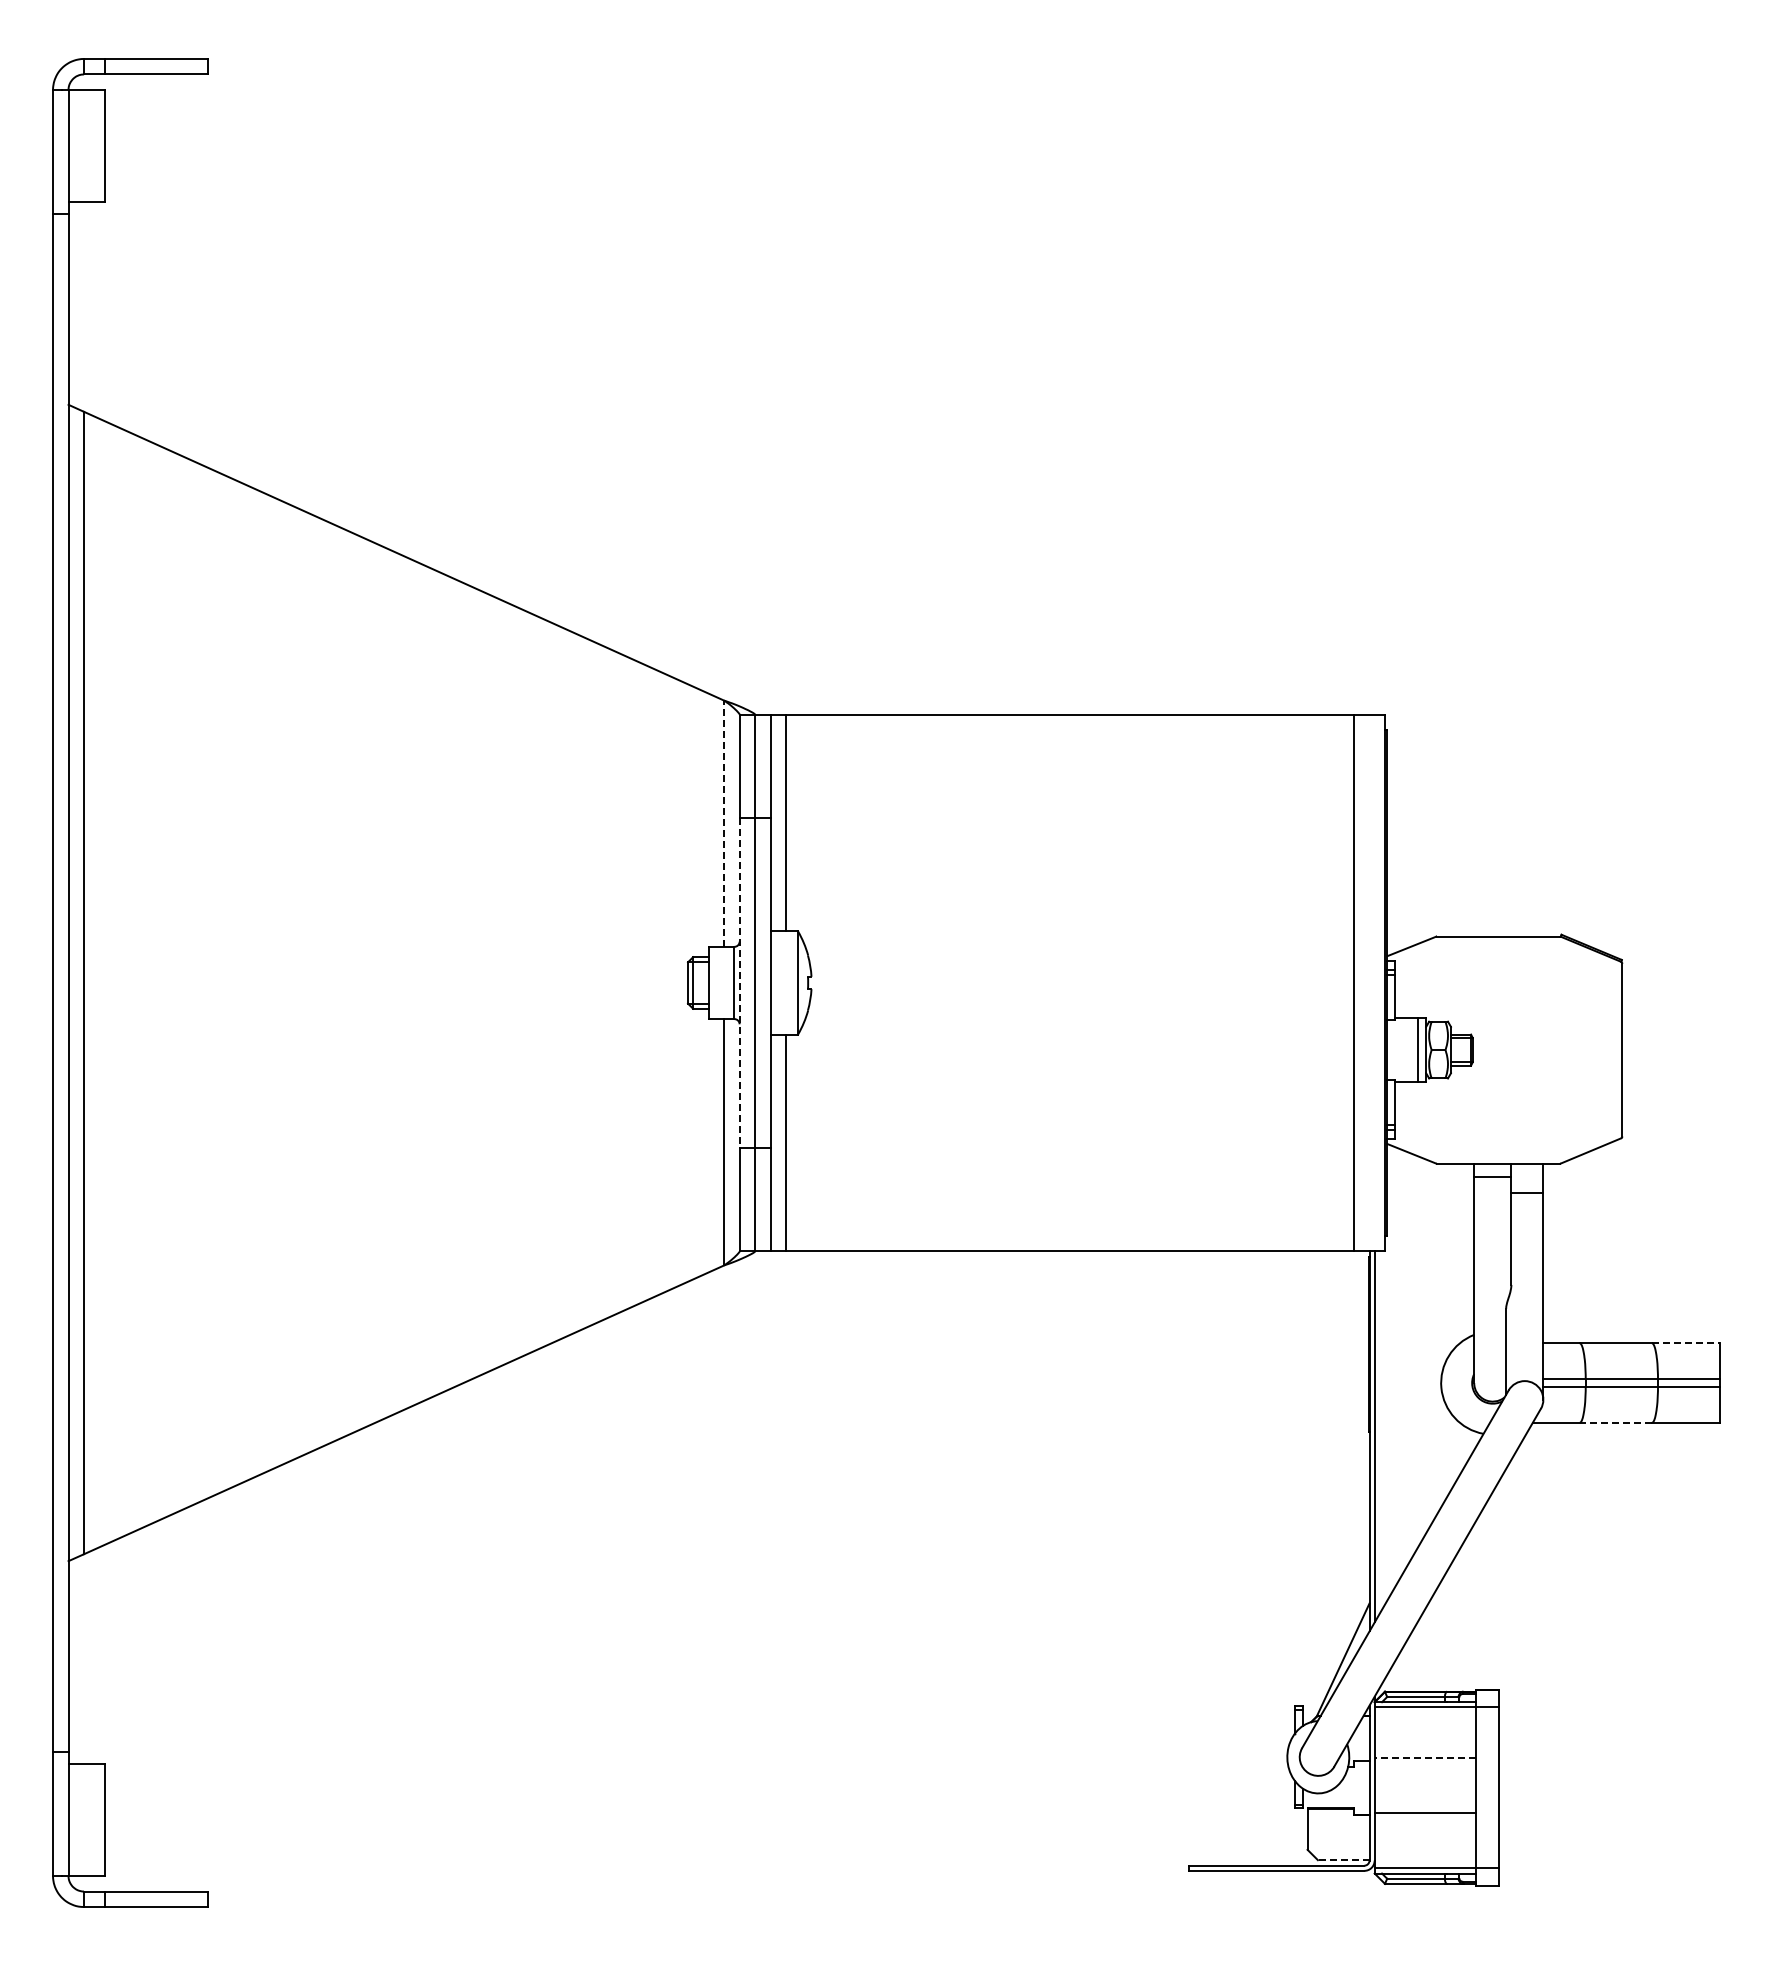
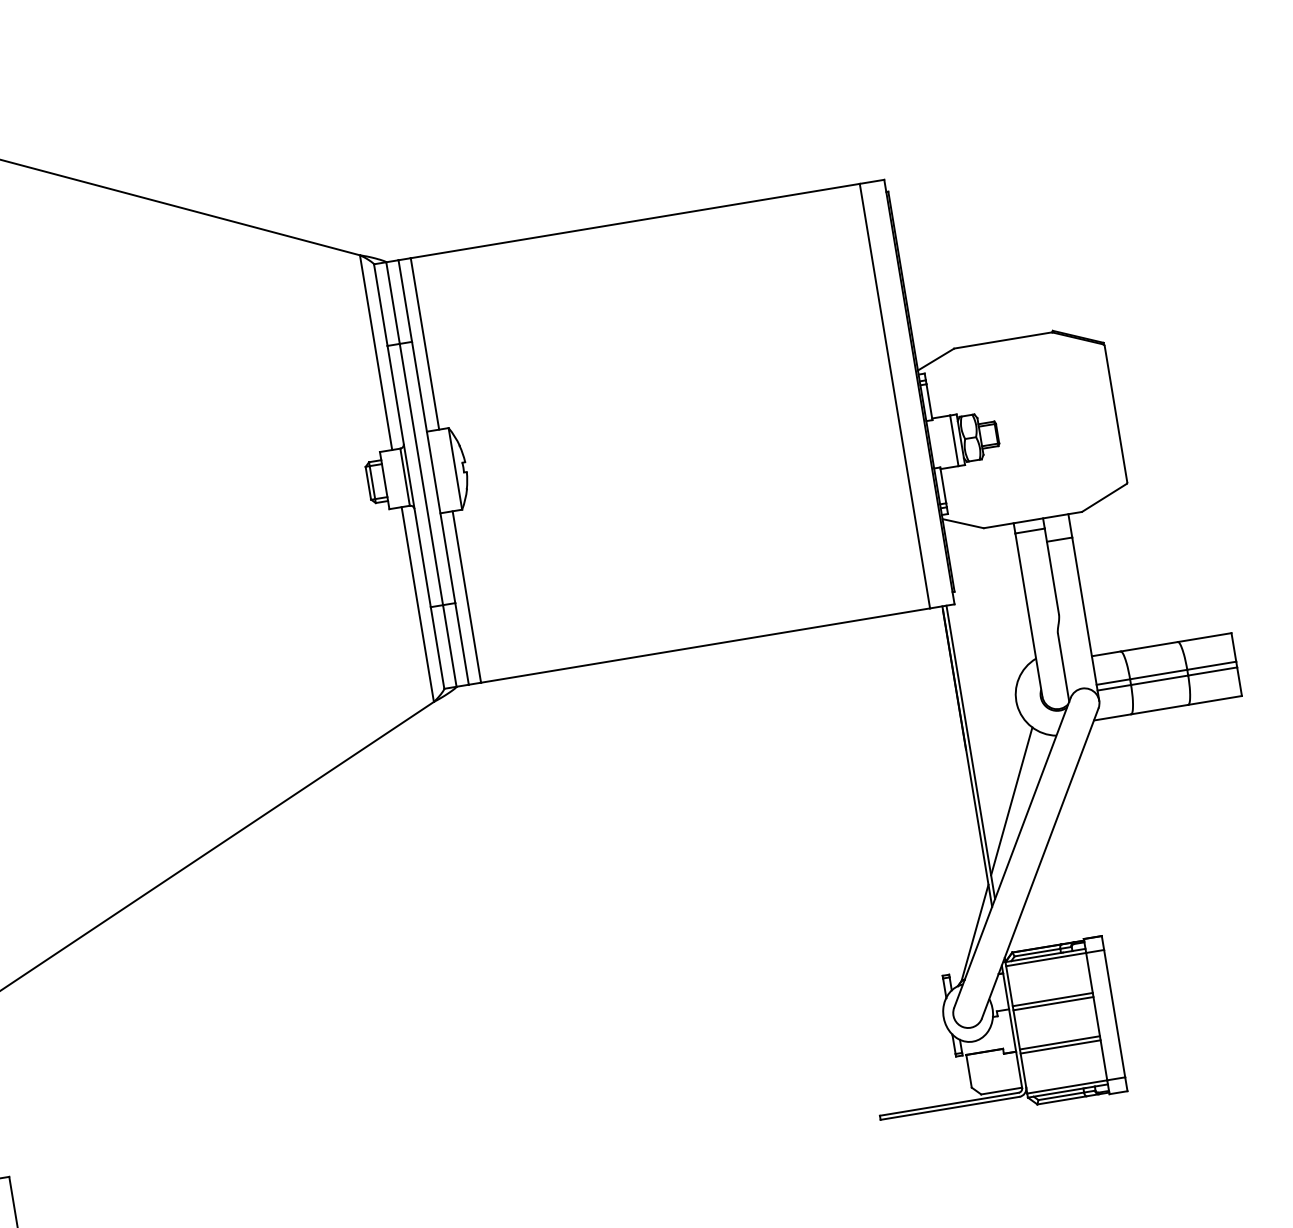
line: (724, 823) -> (376, 352), dashed -> solid
line: (739, 983) -> (409, 476), dashed -> solid
line: (1686, 1343) -> (1205, 637), dashed -> solid
line: (1615, 1422) -> (1159, 709), dashed -> solid
line: (1414, 1505) -> (1011, 801), added
line: (1425, 1757) -> (1052, 999), dashed -> solid
line: (1424, 1763) -> (1052, 1004), added
line: (1424, 1817) -> (1059, 1046), added
line: (1343, 1860) -> (1001, 1091), dashed -> solid

